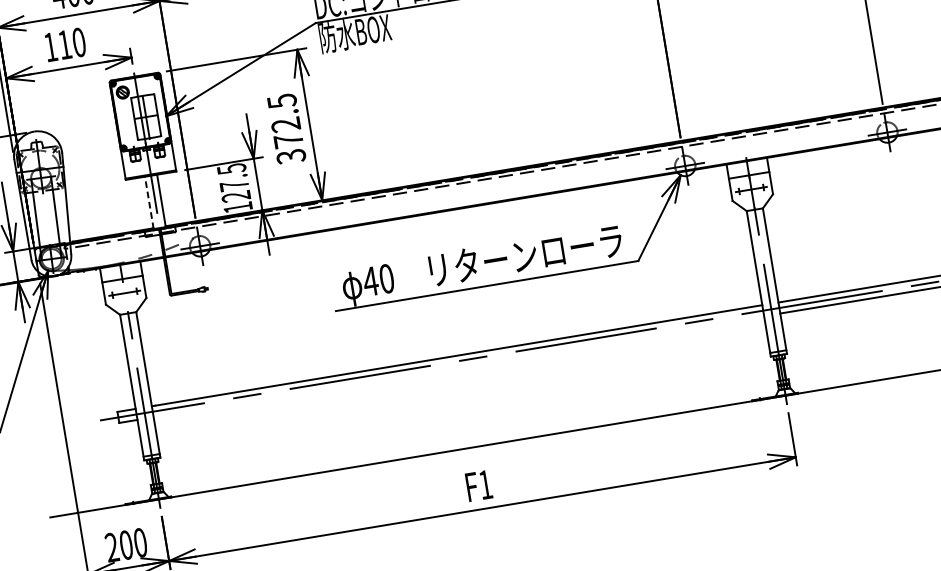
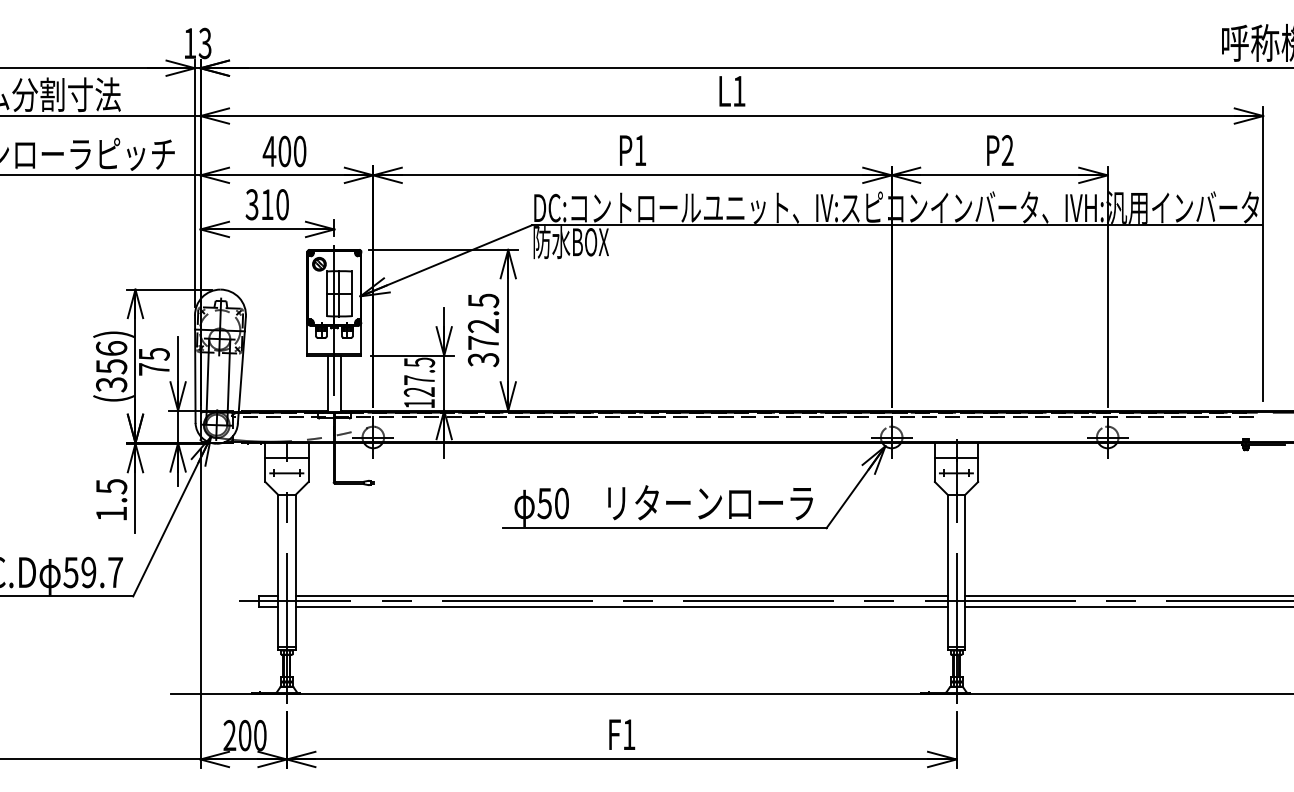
text: (50, 47) -> (251, 204), 110 -> 310
line: (148, 202) -> (327, 383), dashed -> solid
text: (370, 281) -> (544, 503), 40 -> 50
line: (458, 366) -> (621, 607), added

